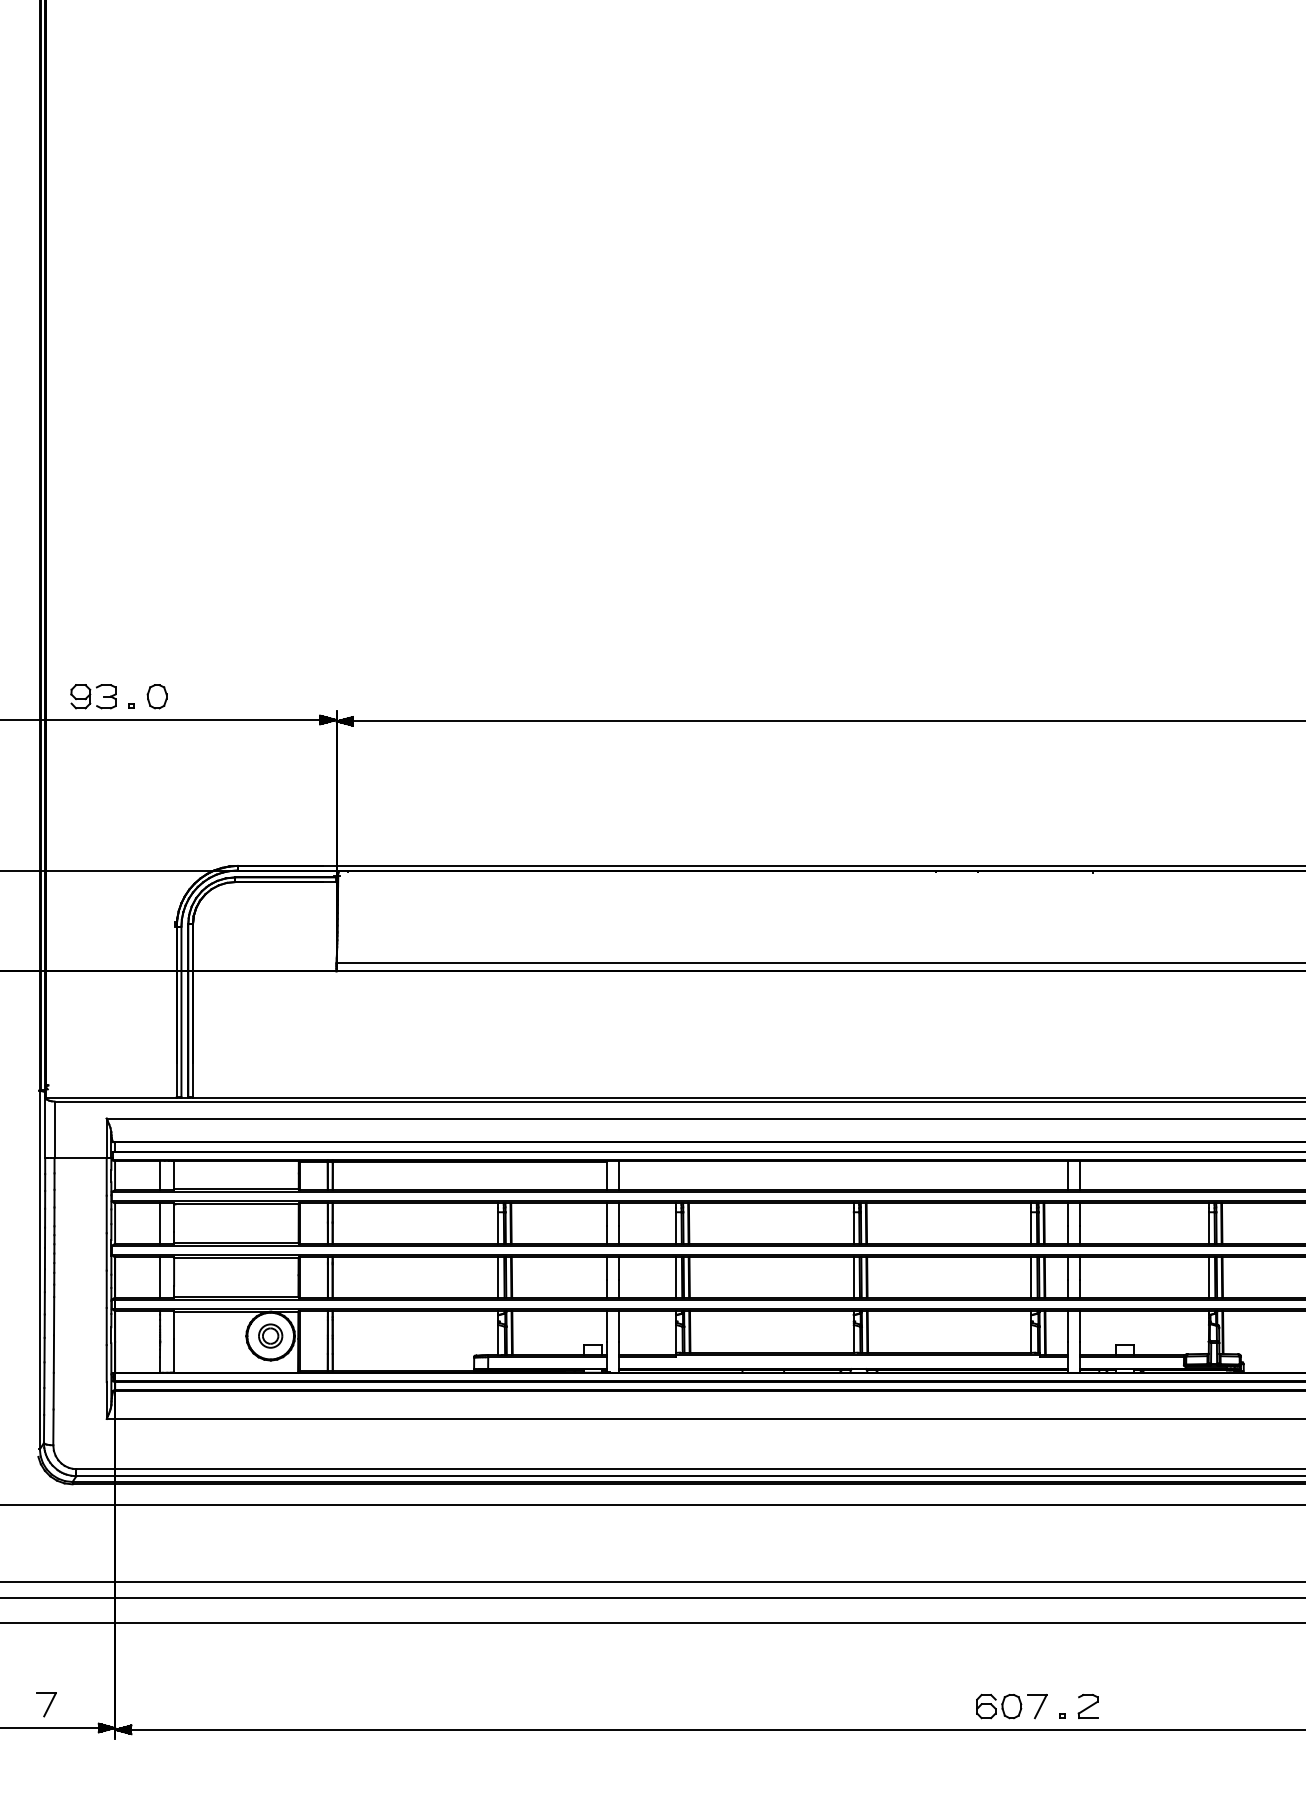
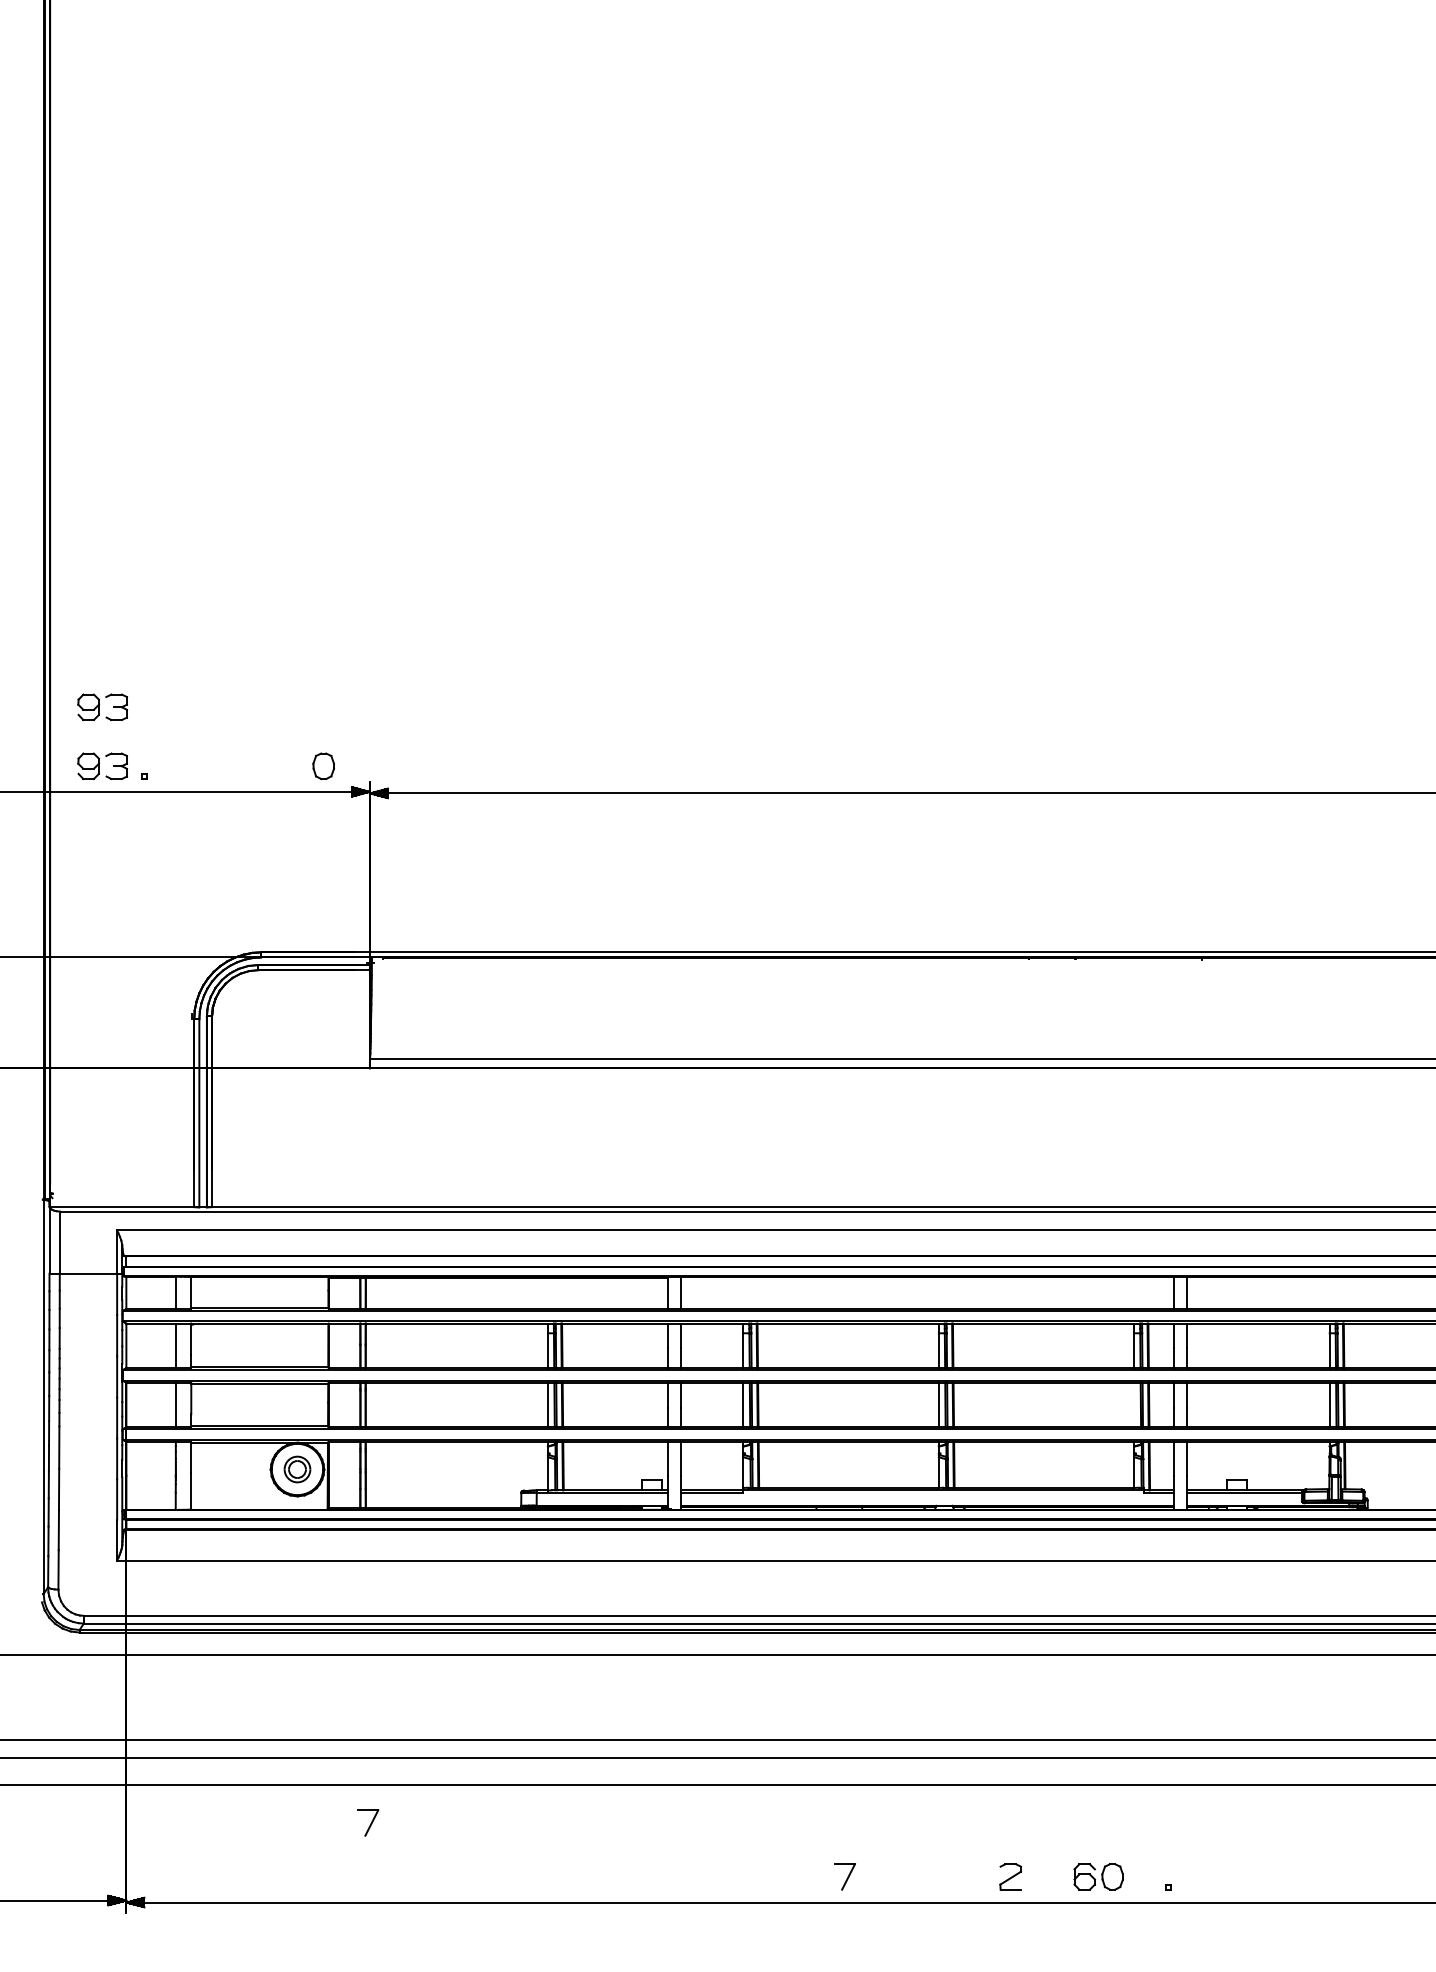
part: (93, 643) -> (102, 707), added
part: (157, 696) -> (323, 766), moved
line: (1031, 1277) -> (1134, 1404), removed
part: (47, 1704) -> (368, 1822), moved
part: (1037, 1706) -> (844, 1876), moved
part: (1088, 1706) -> (1010, 1876), moved

